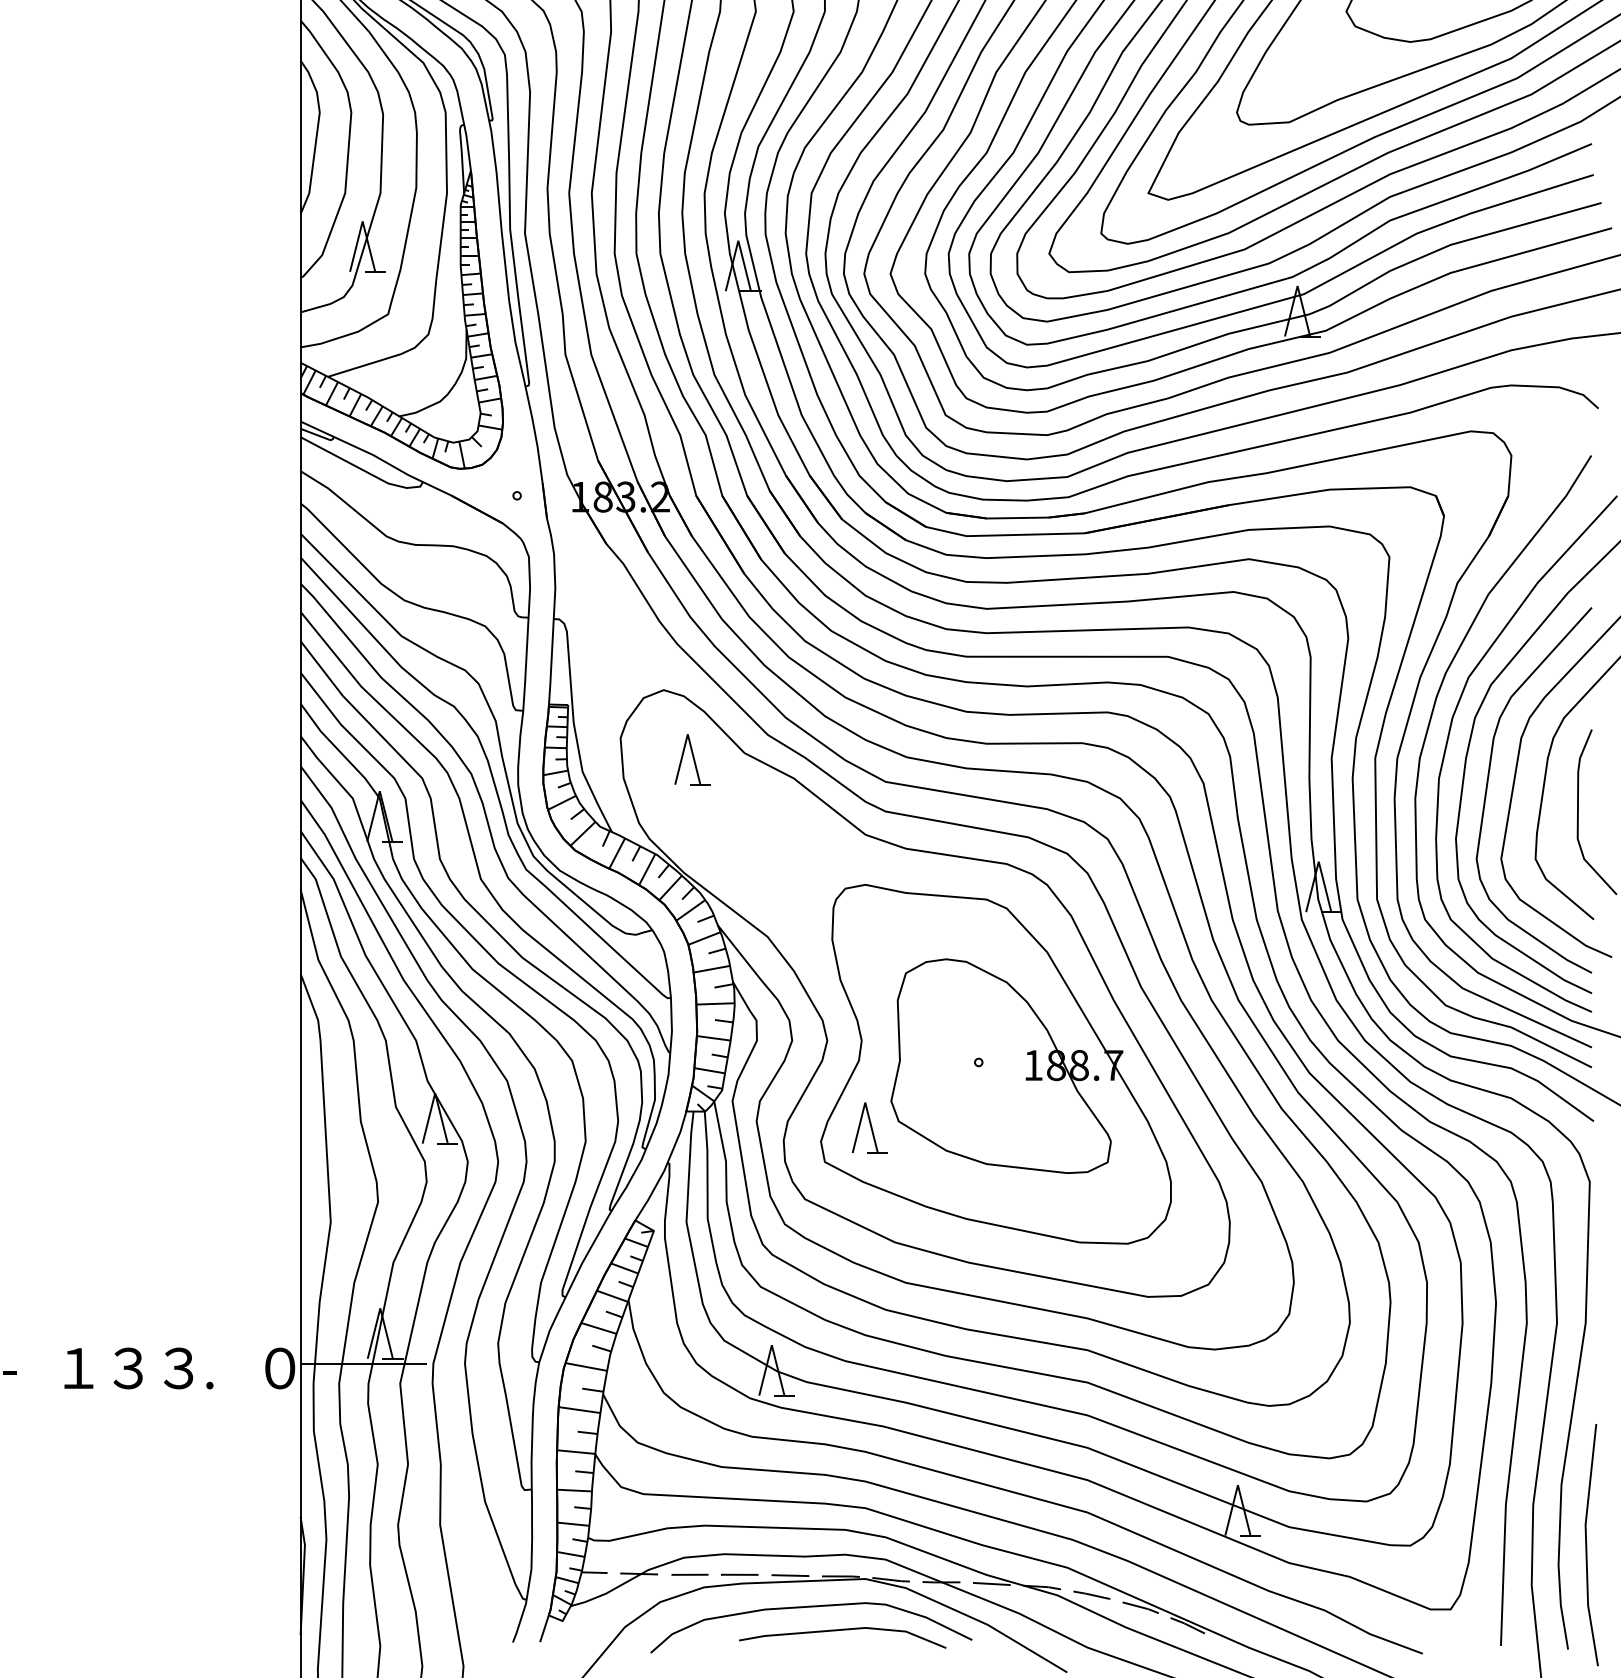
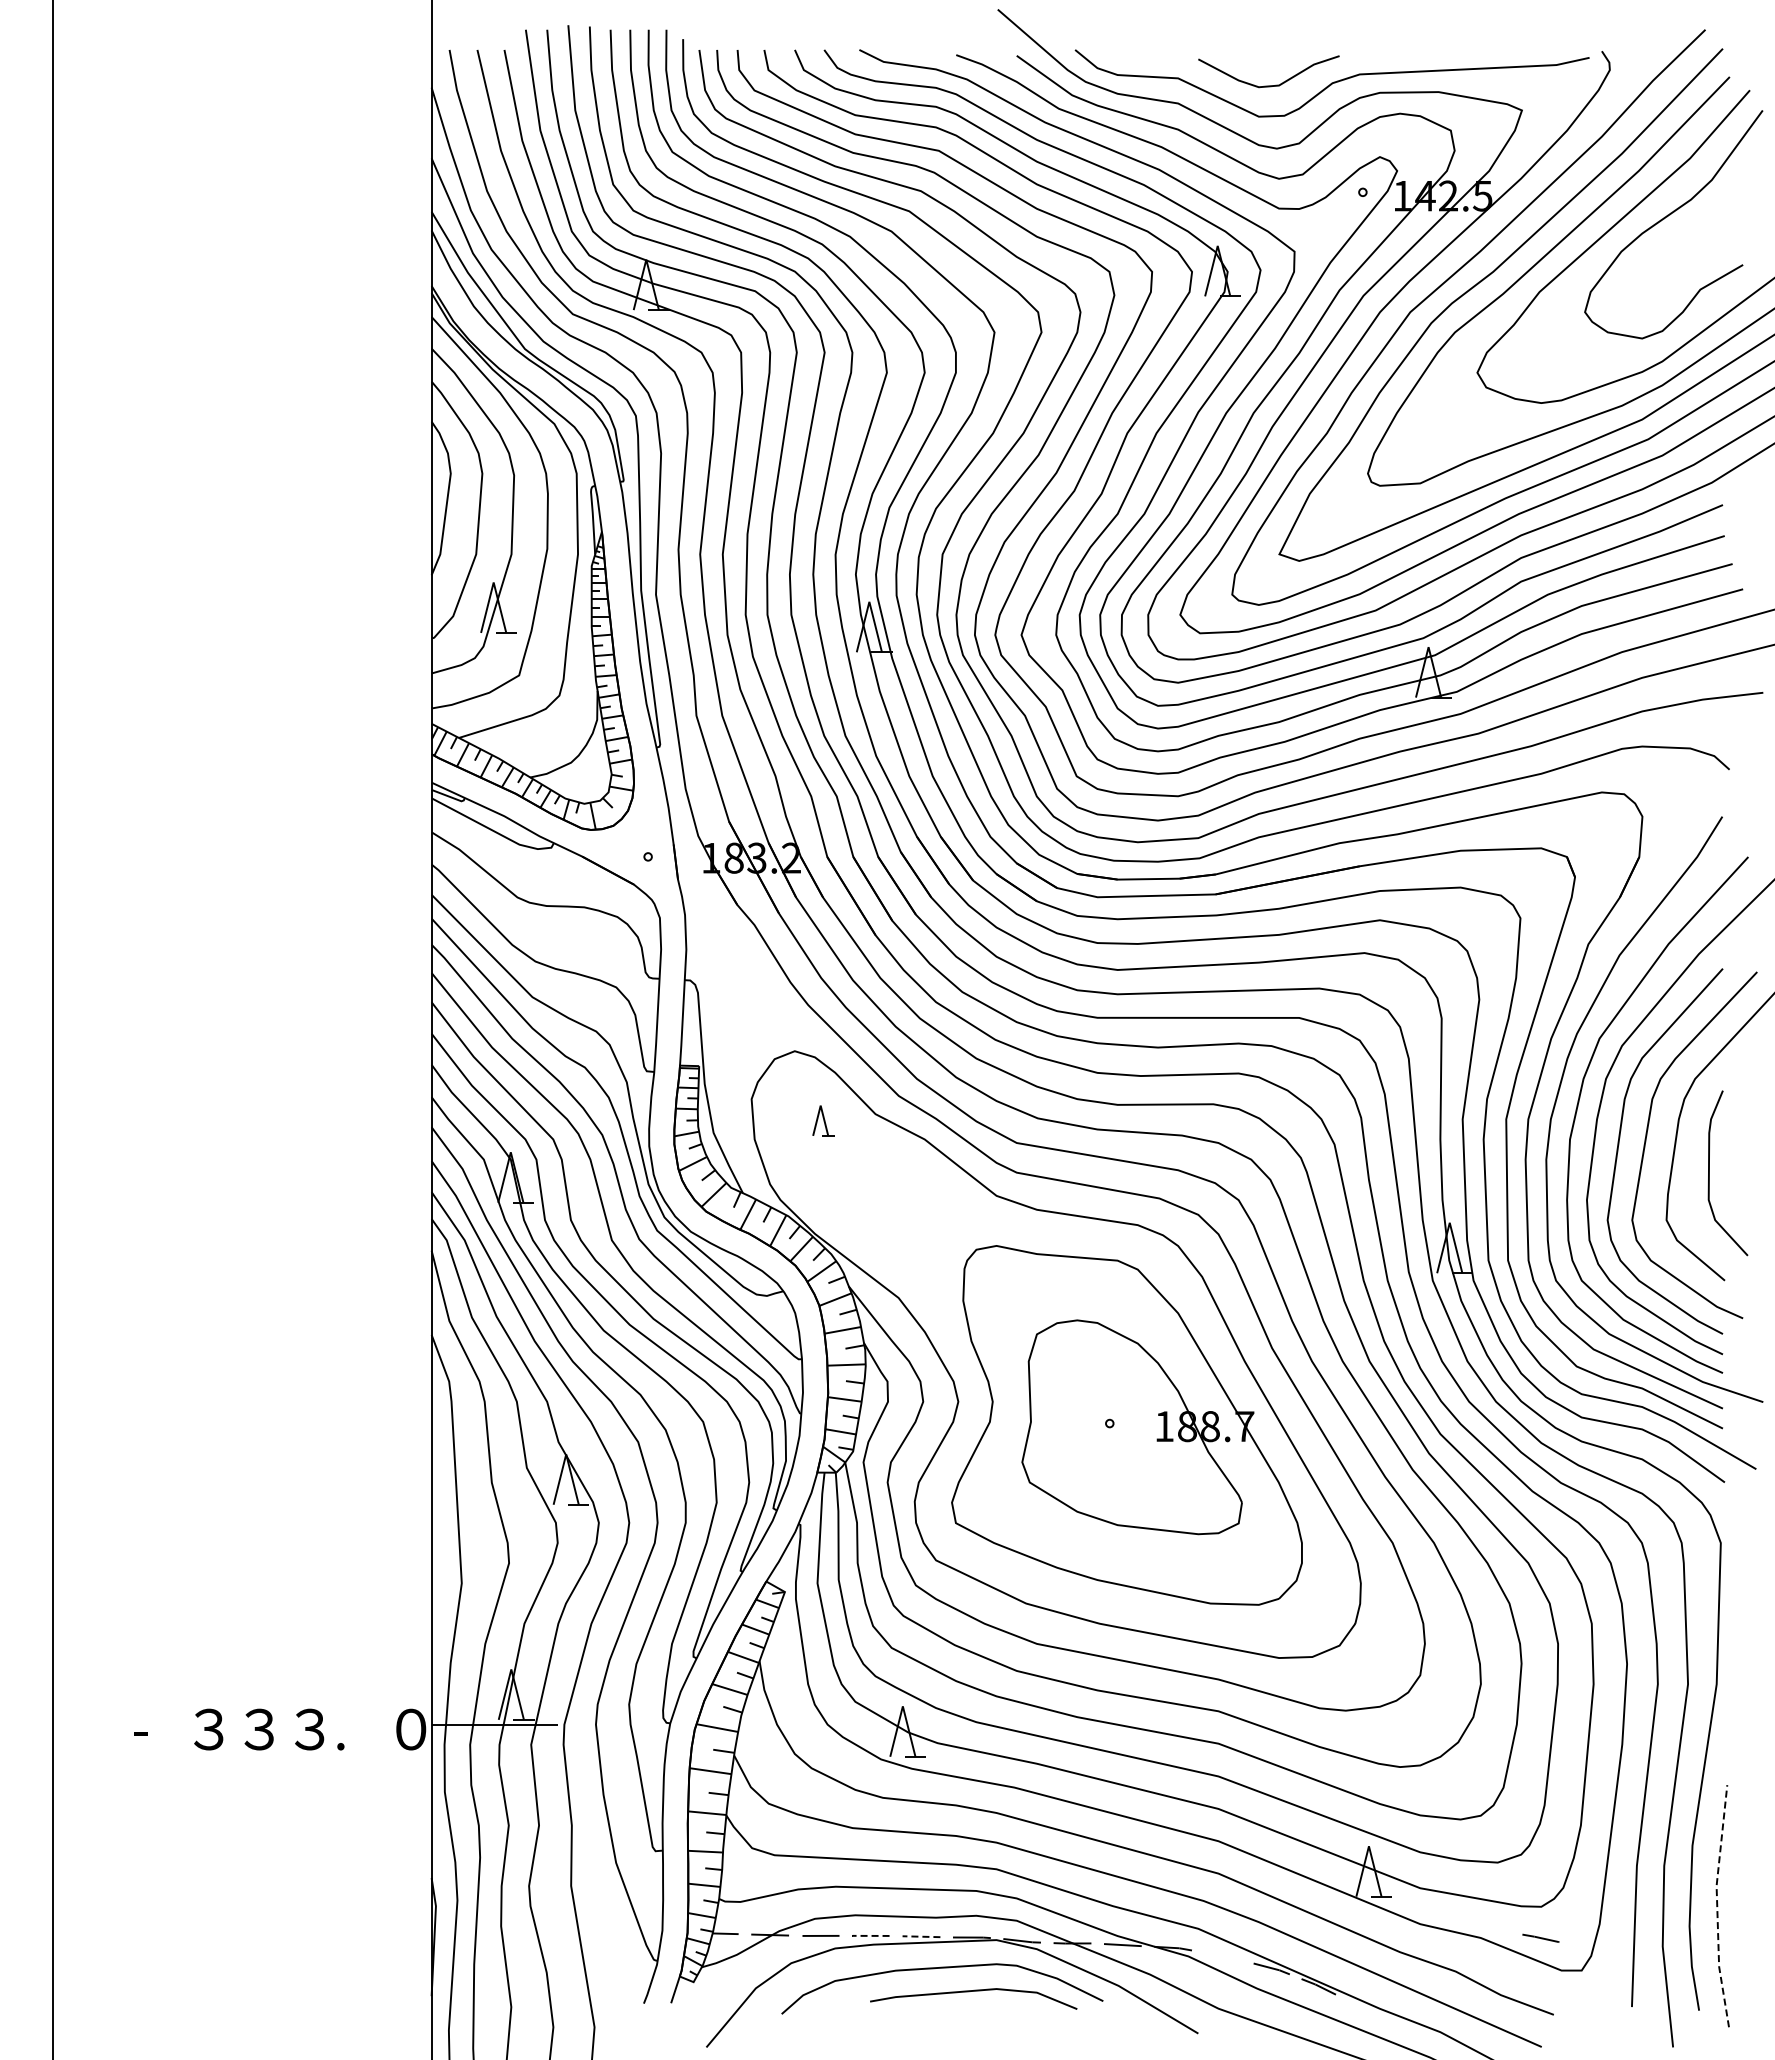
part: (692, 759) -> (823, 1120), size x0.6
part: (869, 1127) -> (1000, 1488), removed
text: (78, 1368) -> (209, 1729), １ -> ３
line: (1586, 1544) -> (1717, 1905), solid -> dashed
line: (739, 1574) -> (870, 1935), solid -> dashed
line: (790, 1575) -> (921, 1936), solid -> dashed
line: (1091, 1594) -> (1540, 1937), moved

